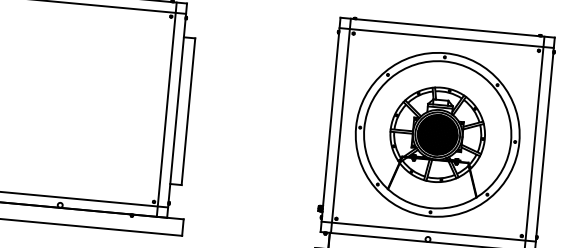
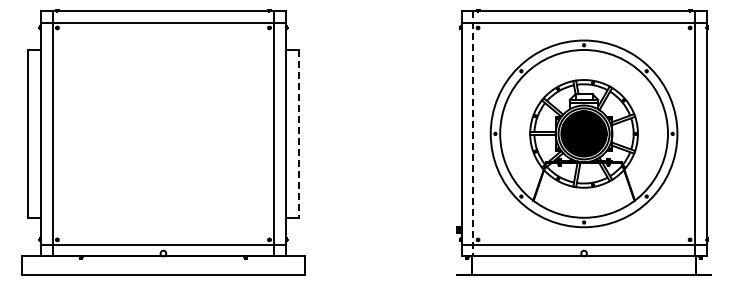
line: (188, 111) -> (298, 133), solid -> dashed
line: (341, 125) -> (473, 133), solid -> dashed

